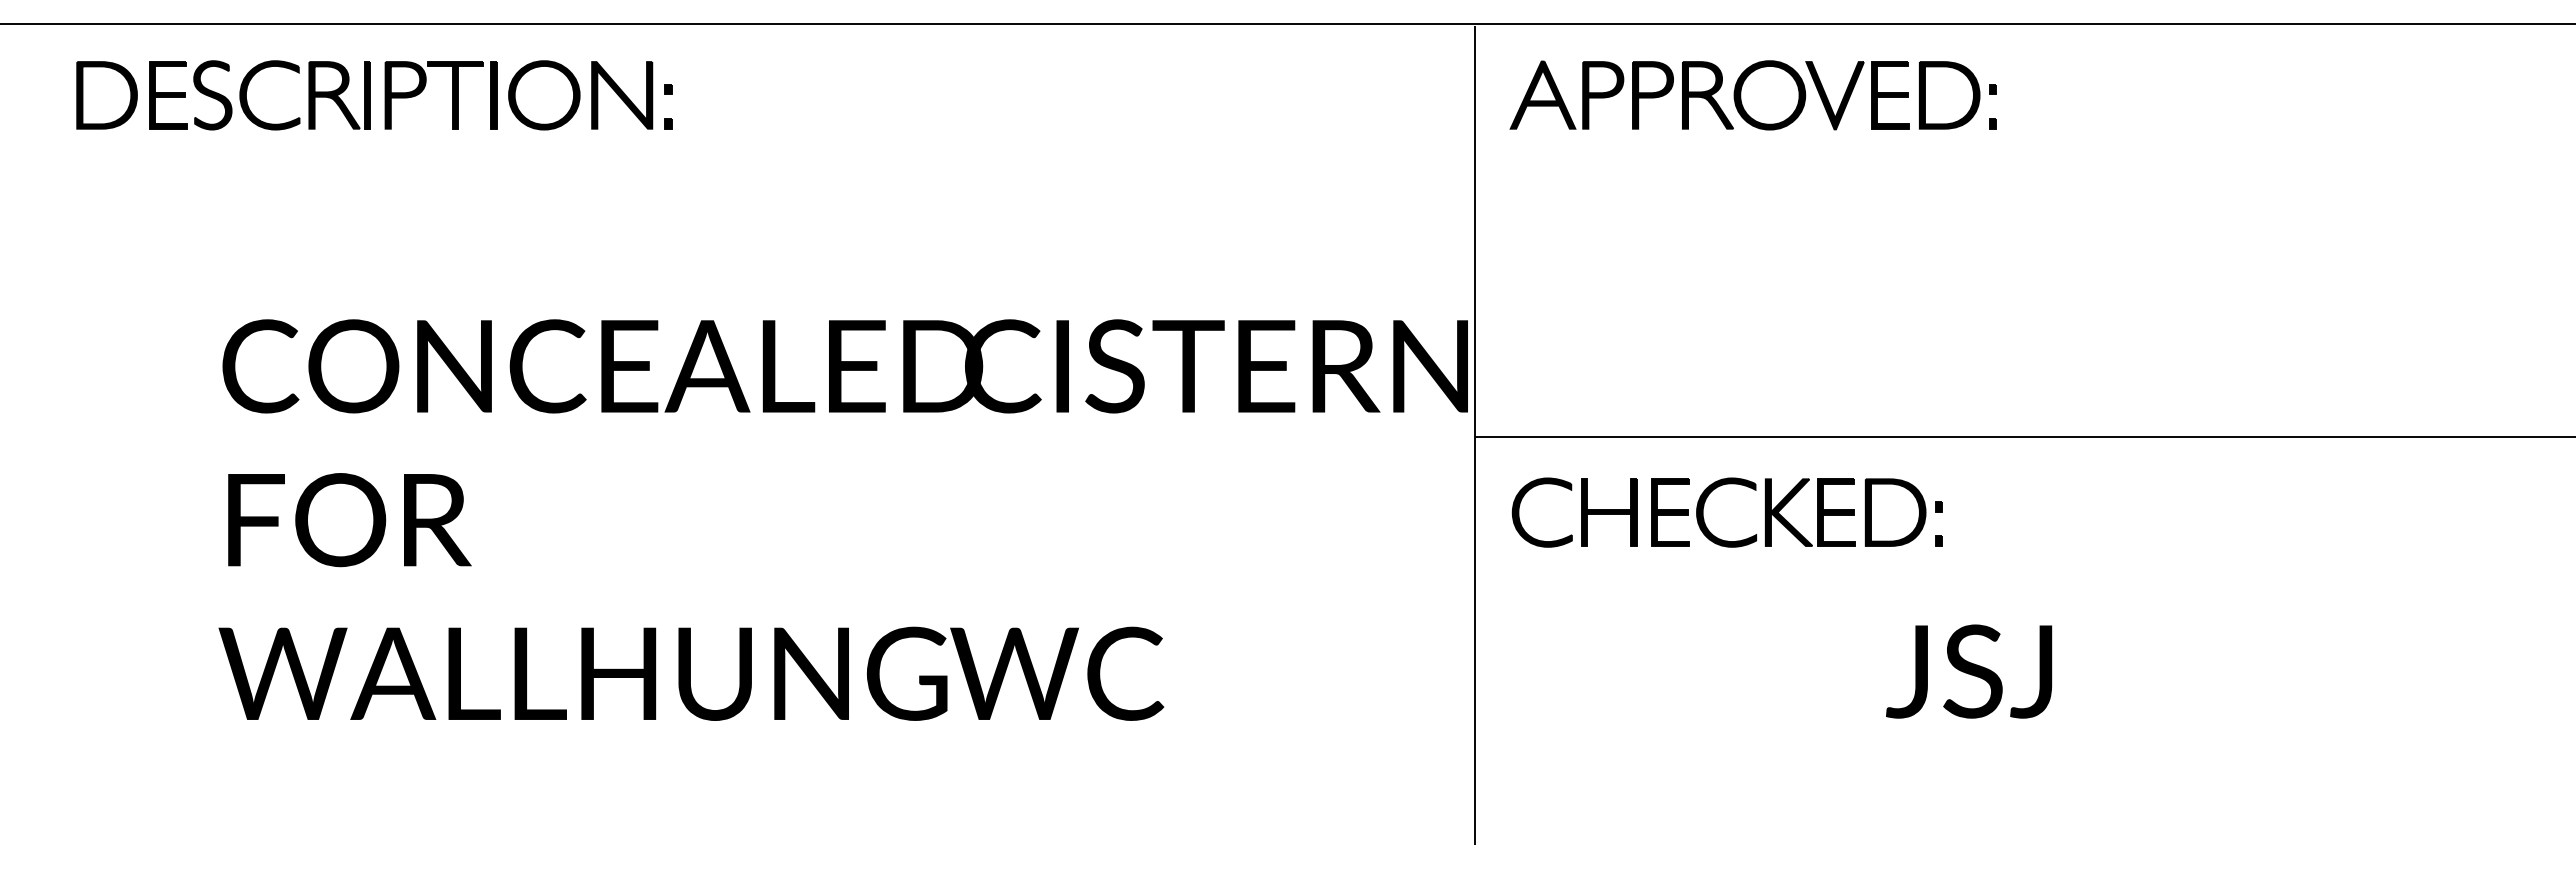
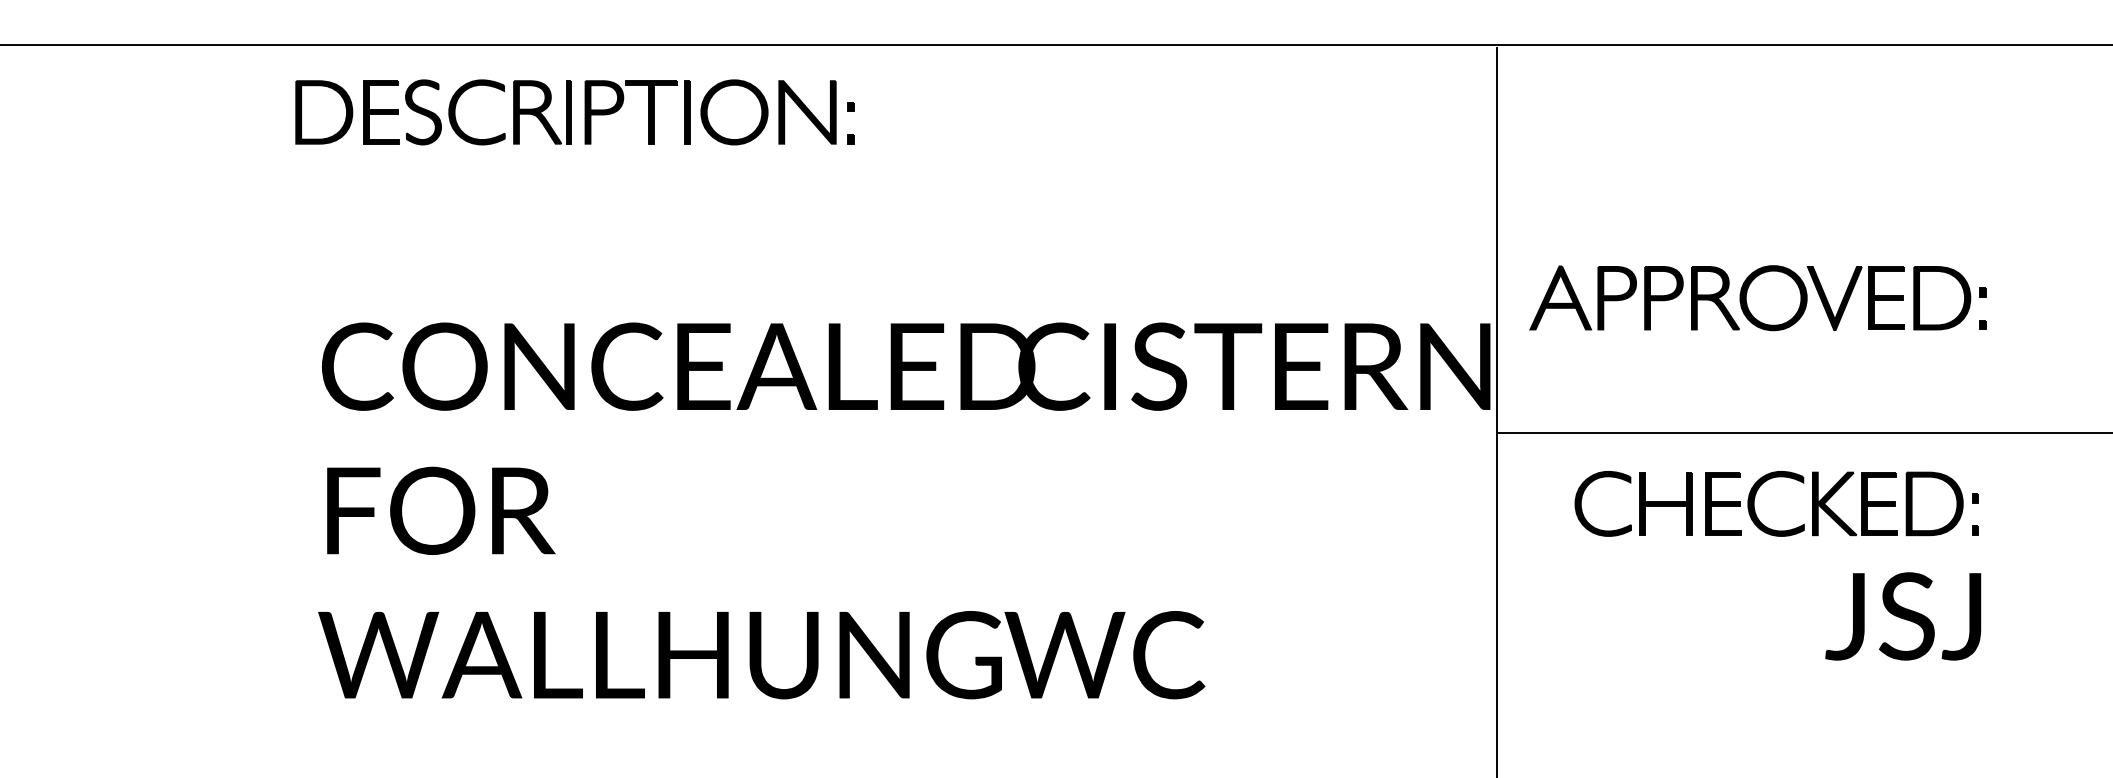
part: (374, 95) -> (575, 112), moved
part: (1752, 95) -> (1757, 298), moved
part: (1704, 506) -> (1755, 498), moved
text: (1969, 671) -> (1903, 616), moved

